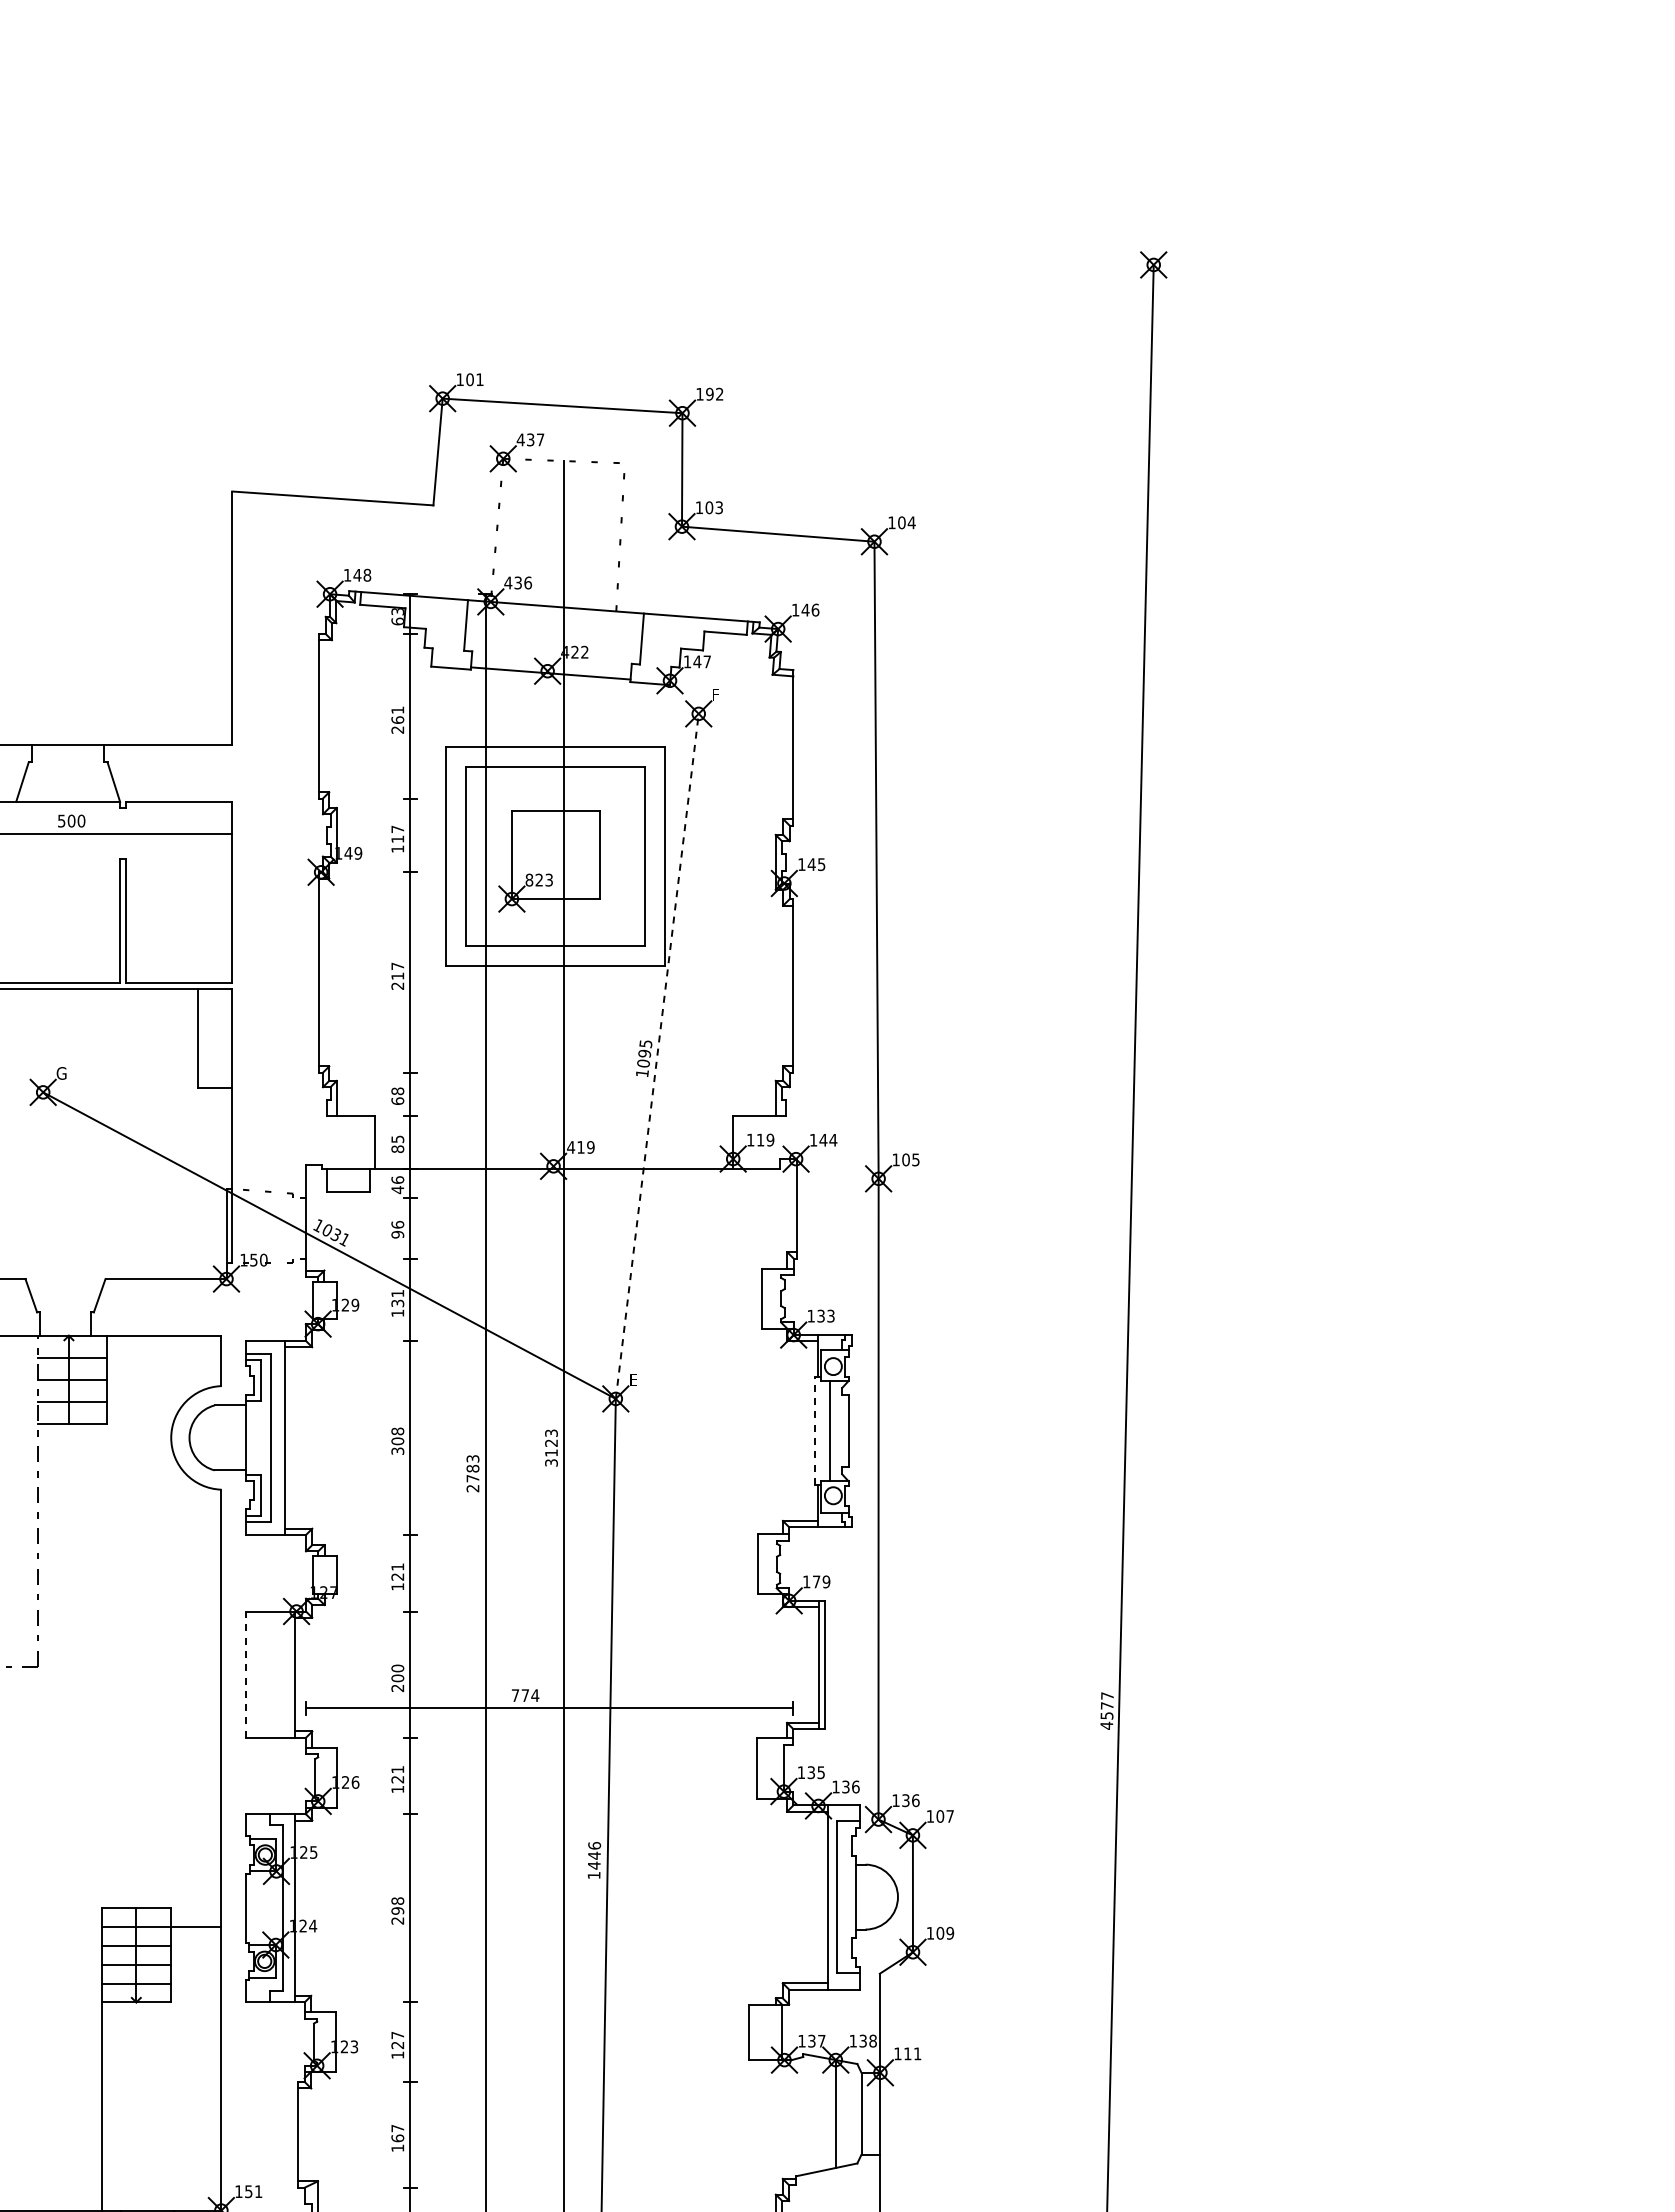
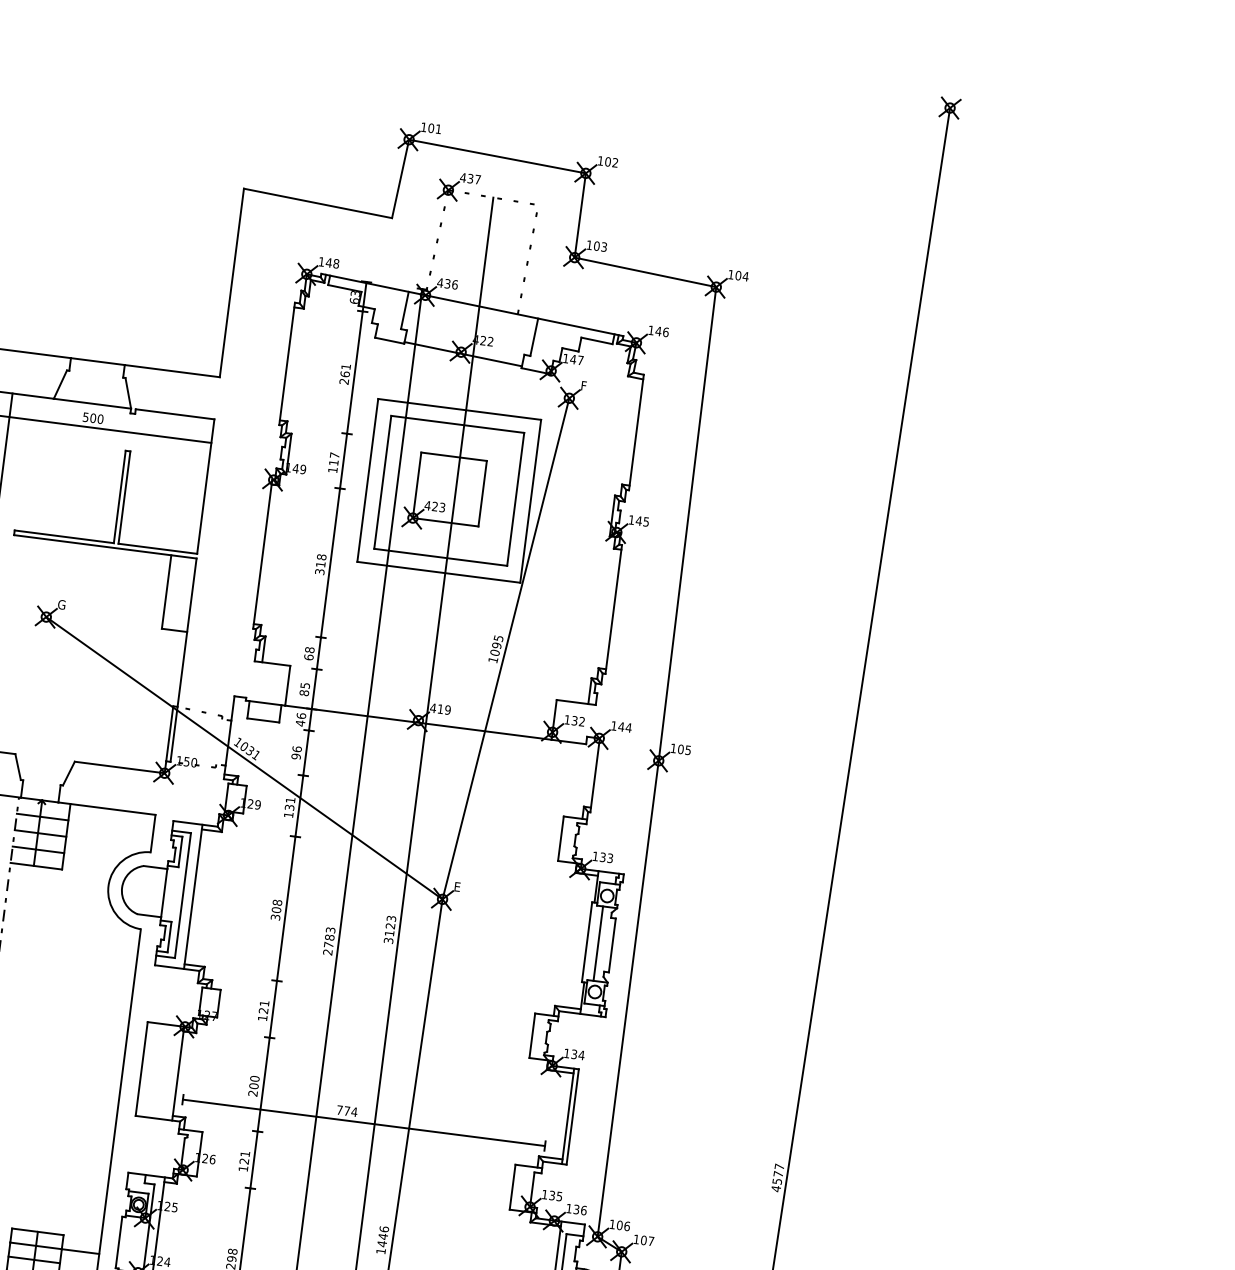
text: (709, 394) -> (607, 162), 192 -> 102
text: (529, 879) -> (427, 505), 823 -> 423
text: (397, 975) -> (320, 563), 217 -> 318
line: (657, 1055) -> (506, 648), dashed -> solid
text: (765, 1139) -> (578, 720), 119 -> 132
line: (814, 1431) -> (587, 942), dashed -> solid
text: (821, 1581) -> (577, 1054), 179 -> 134
line: (246, 1674) -> (141, 1068), dashed -> solid
text: (905, 1800) -> (619, 1225), 136 -> 106

